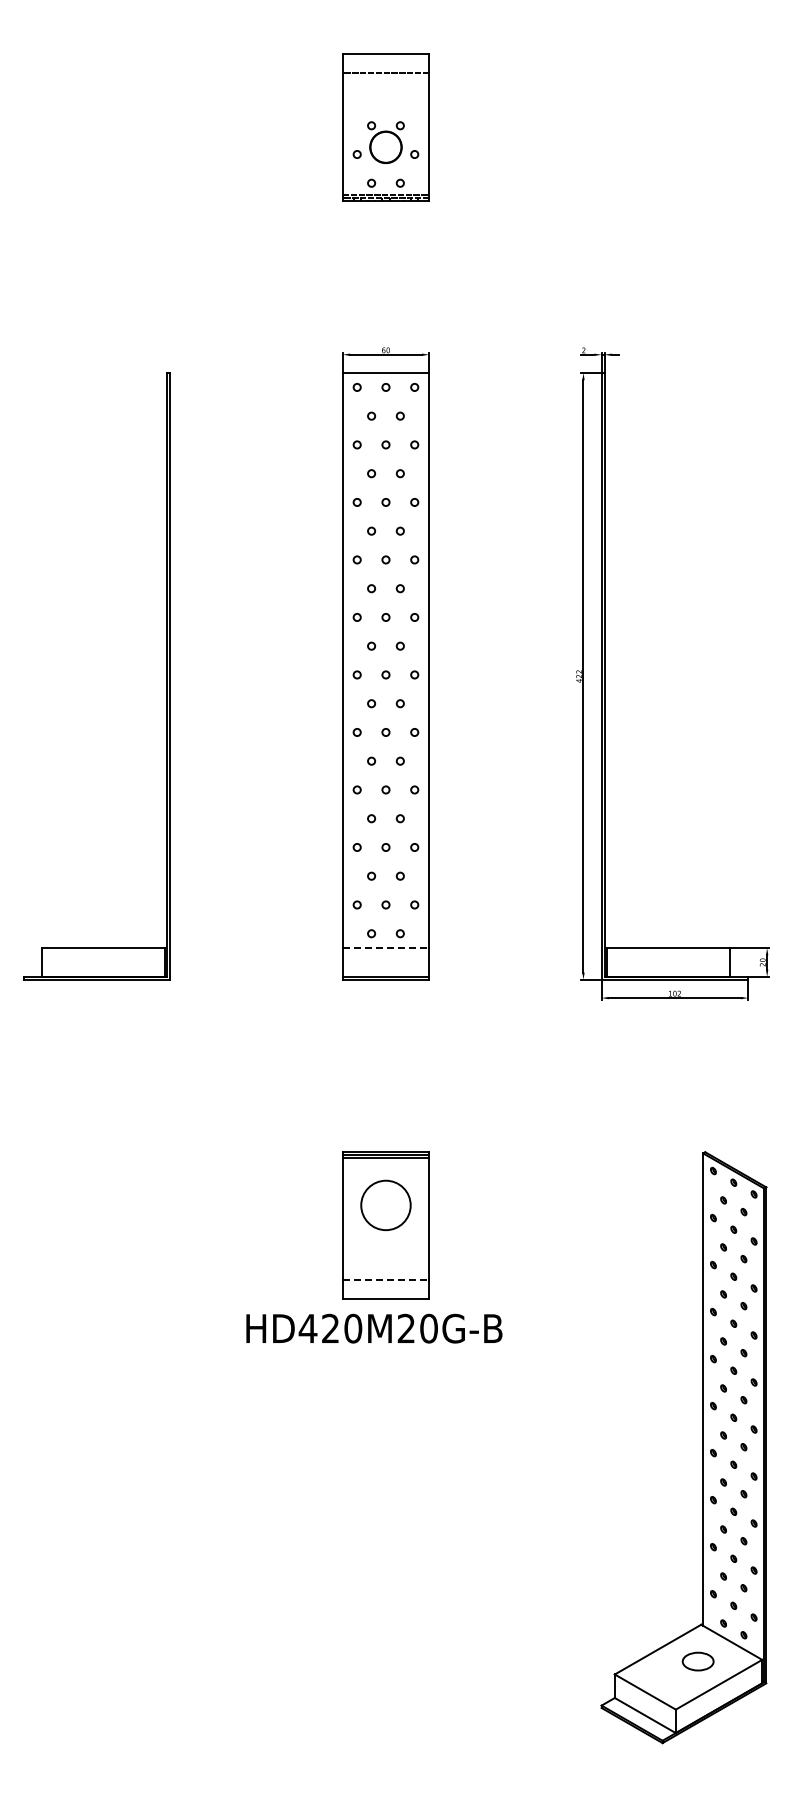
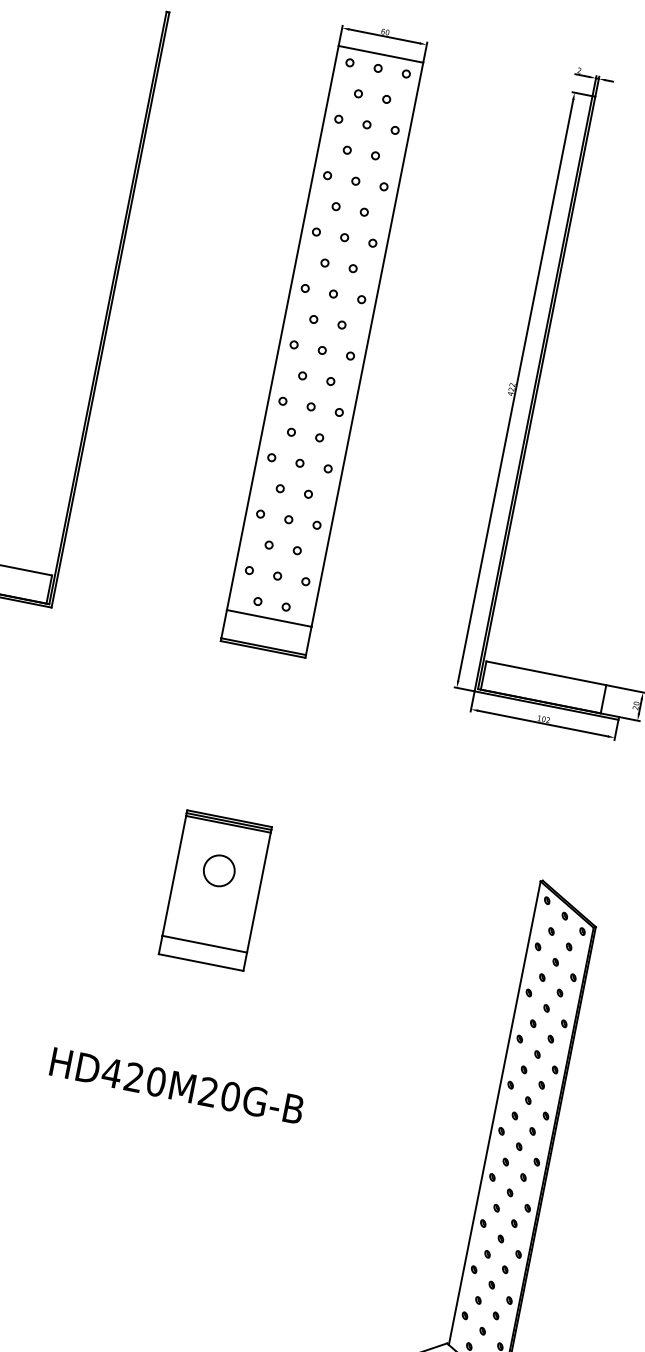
line: (386, 948) -> (269, 618), dashed -> solid
circle: (385, 1205) -> (218, 870), size x0.62
line: (386, 1280) -> (205, 944), dashed -> solid
text: (374, 1328) -> (177, 1085), moved

